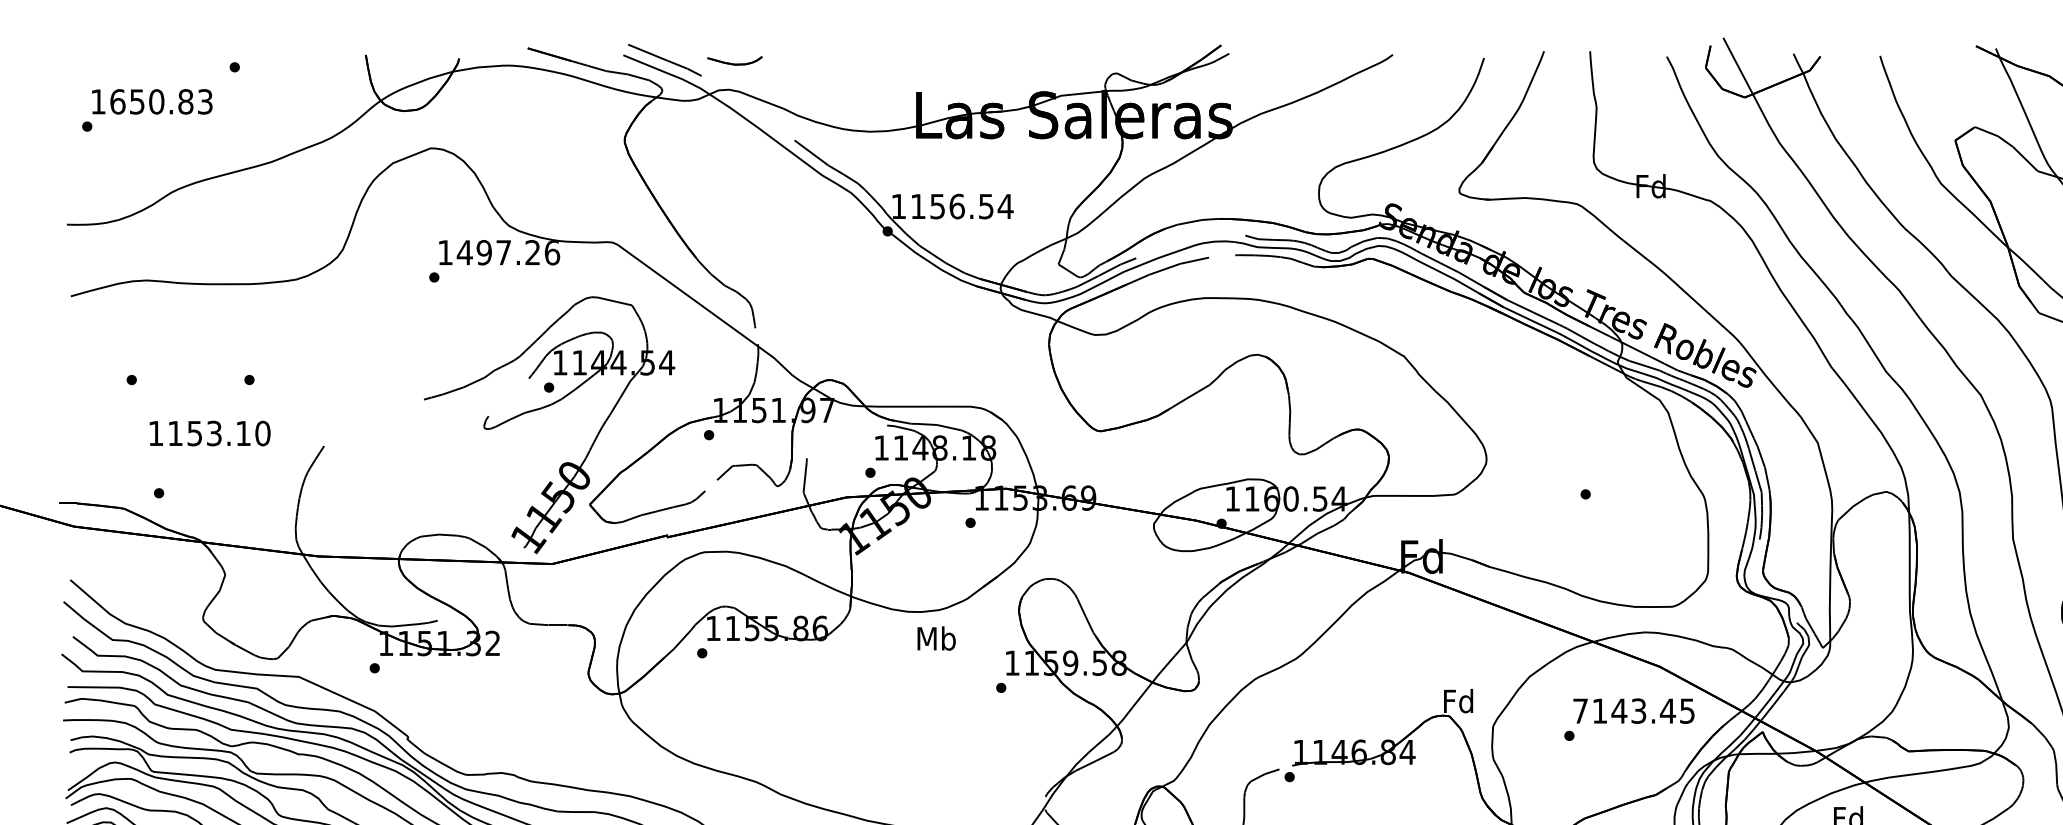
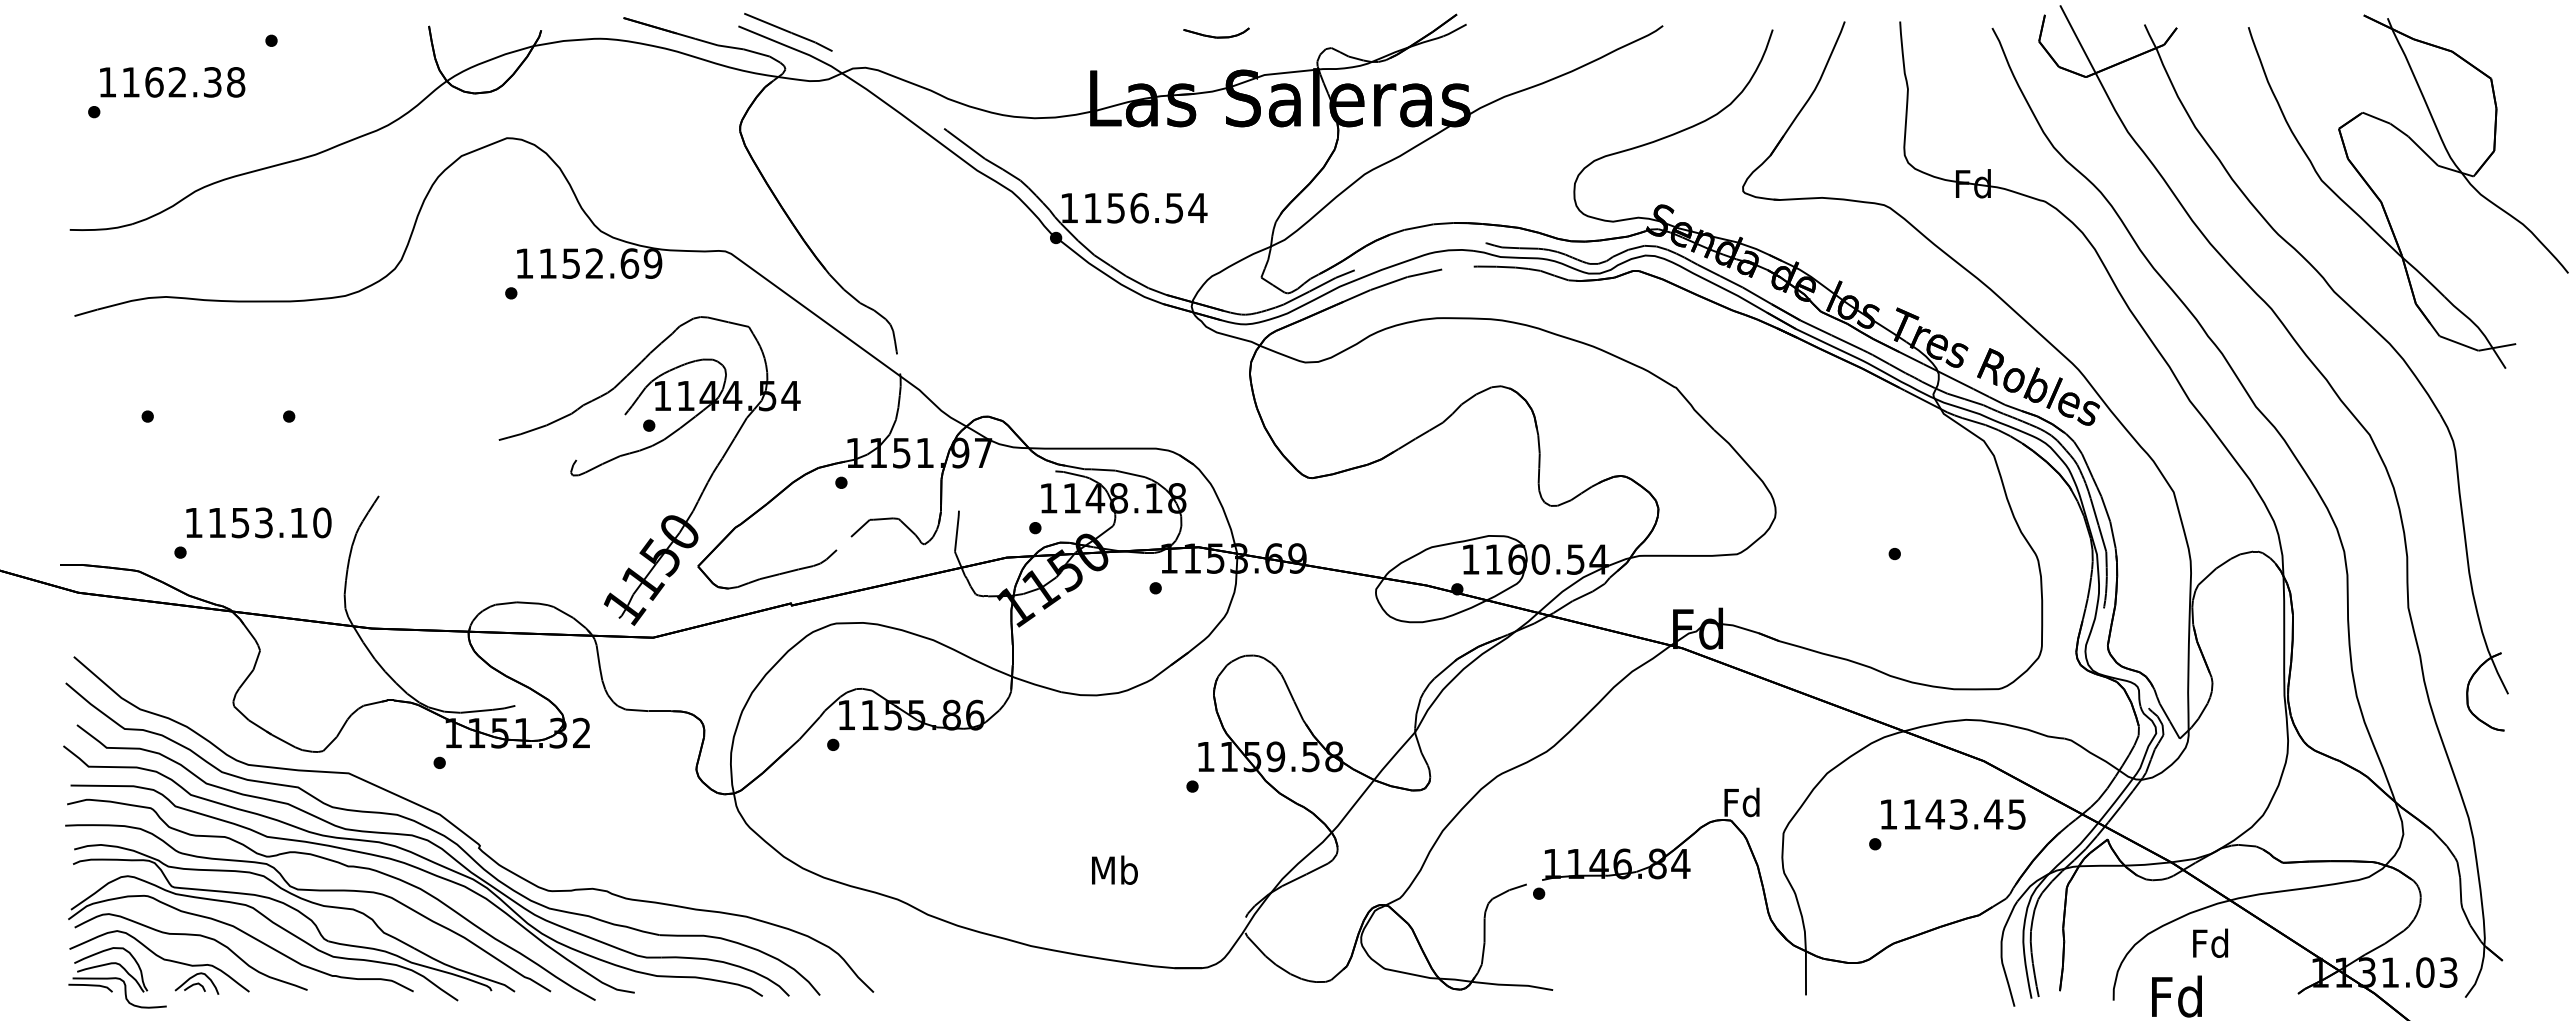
part: (734, 60) -> (1216, 32), moved
text: (161, 101) -> (183, 82), 1650.83 -> 1162.38
text: (508, 252) -> (600, 263), 1497.26 -> 1152.69
text: (209, 433) -> (258, 522), moved
text: (936, 637) -> (1114, 869), moved
text: (1580, 711) -> (1888, 814), 7143.45 -> 1143.45

